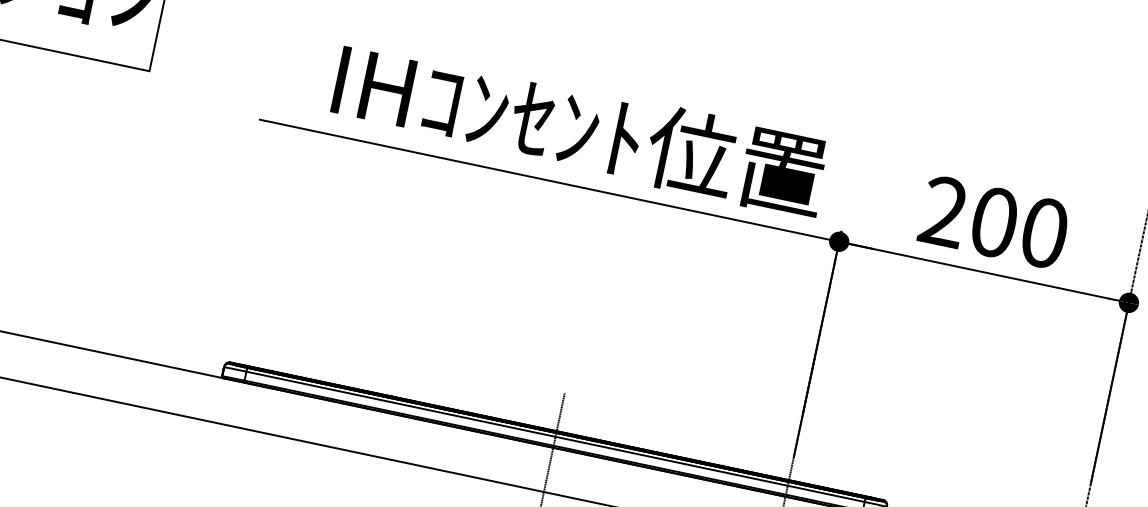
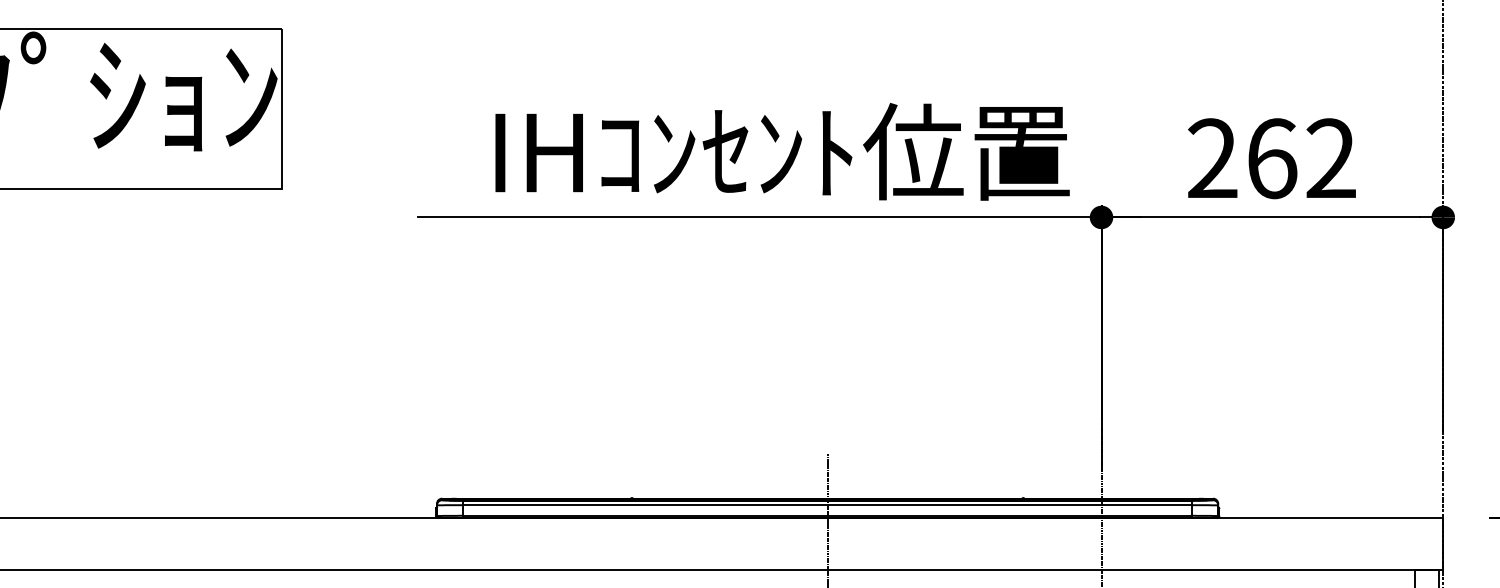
text: (1019, 227) -> (1301, 158), 200 -> 262

